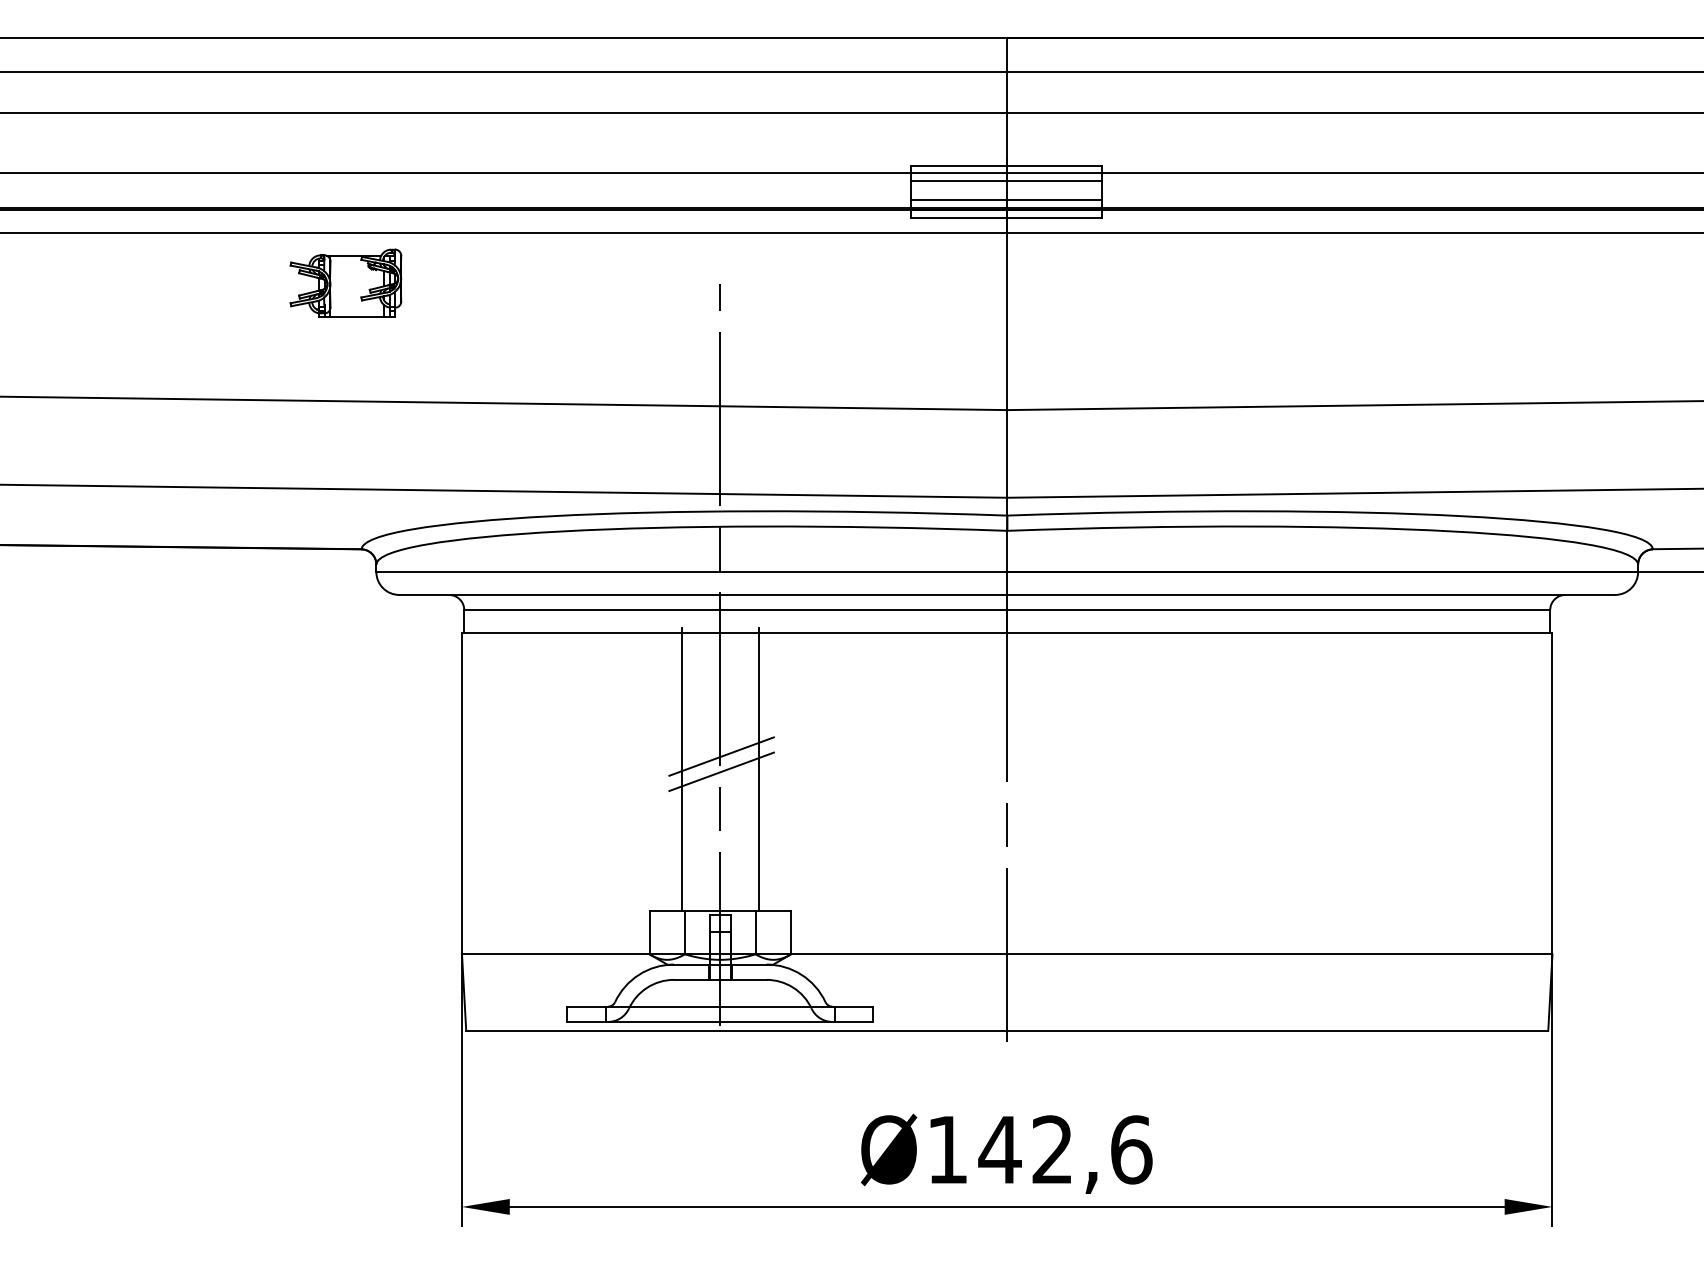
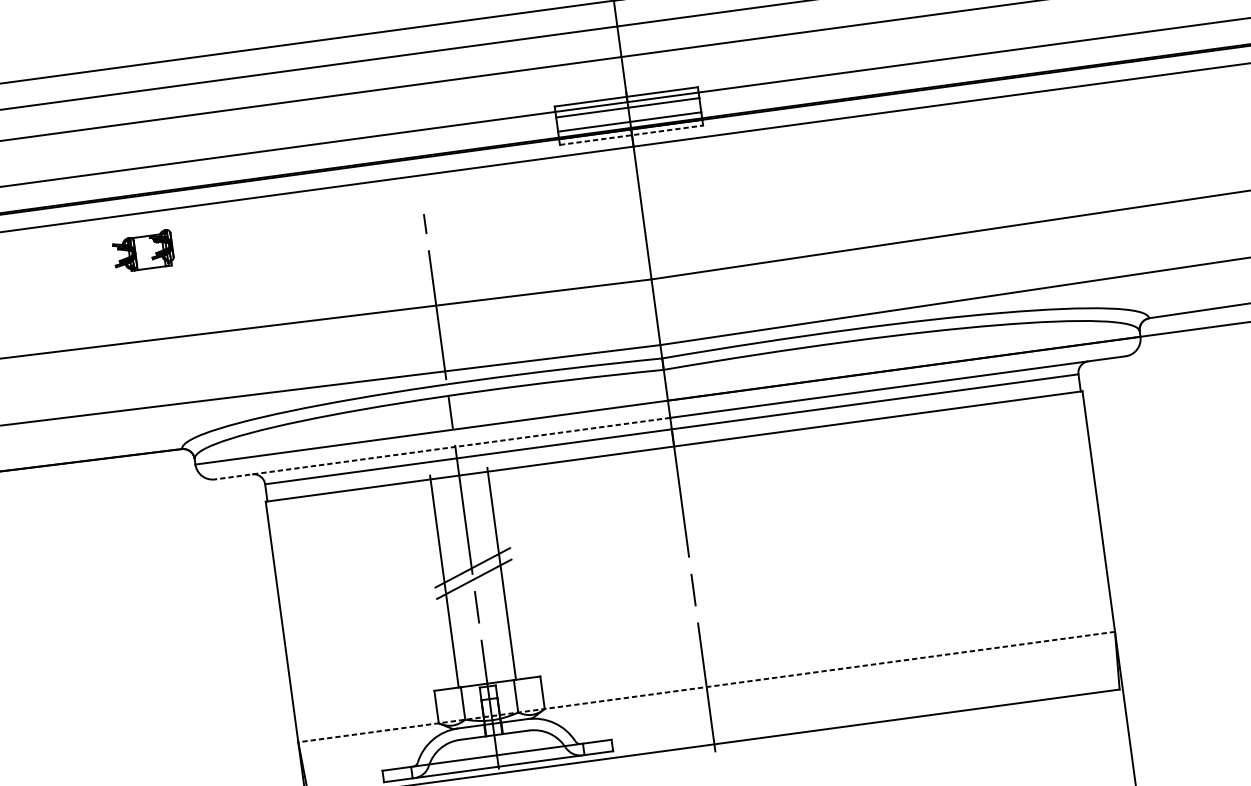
line: (1006, 217) -> (631, 135), solid -> dashed
part: (345, 282) -> (143, 250), size x0.7
line: (703, 594) -> (442, 448), solid -> dashed
line: (1006, 954) -> (706, 687), solid -> dashed

